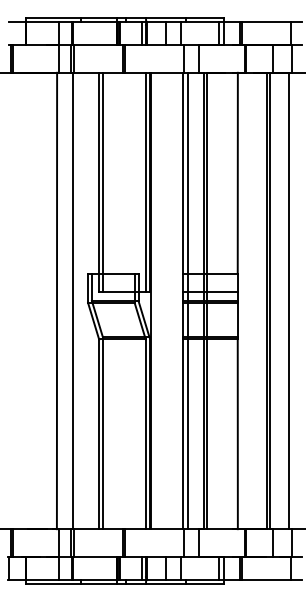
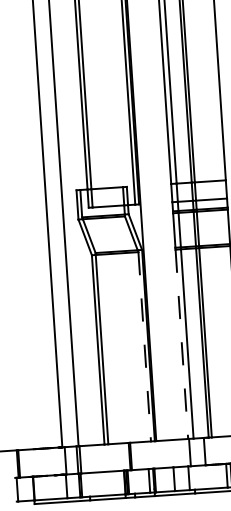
line: (145, 434) -> (144, 347), solid -> dashed
line: (182, 434) -> (181, 344), solid -> dashed

